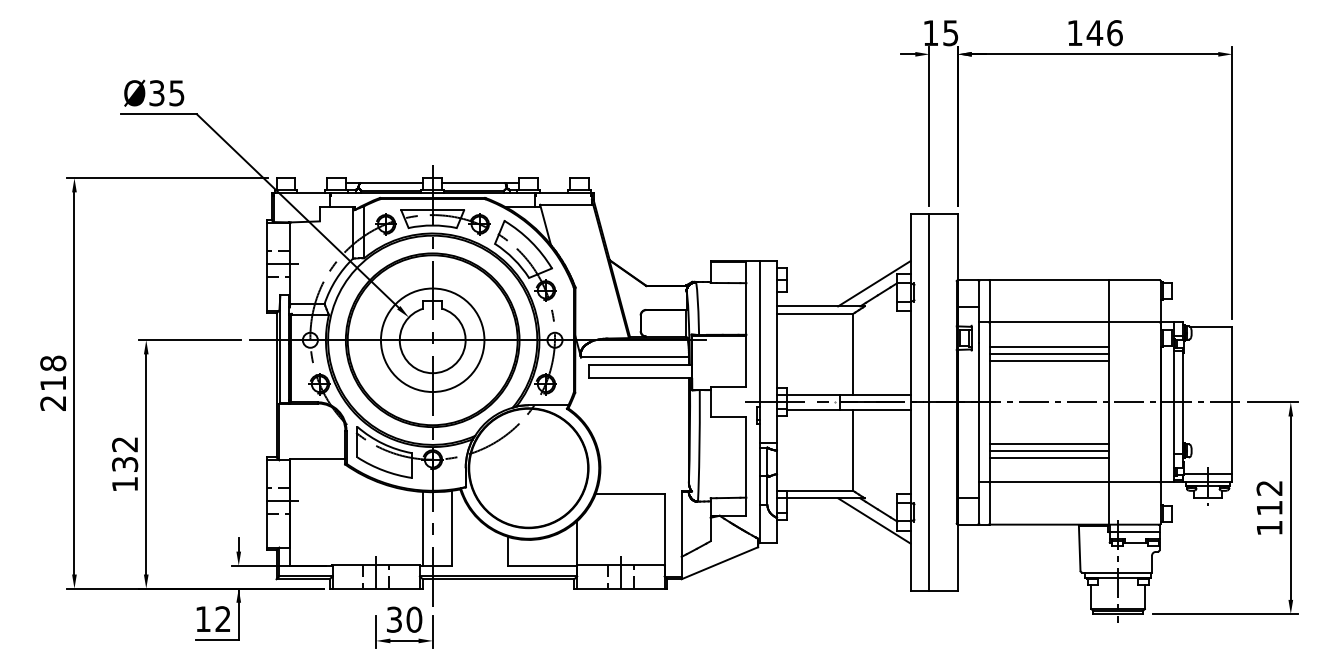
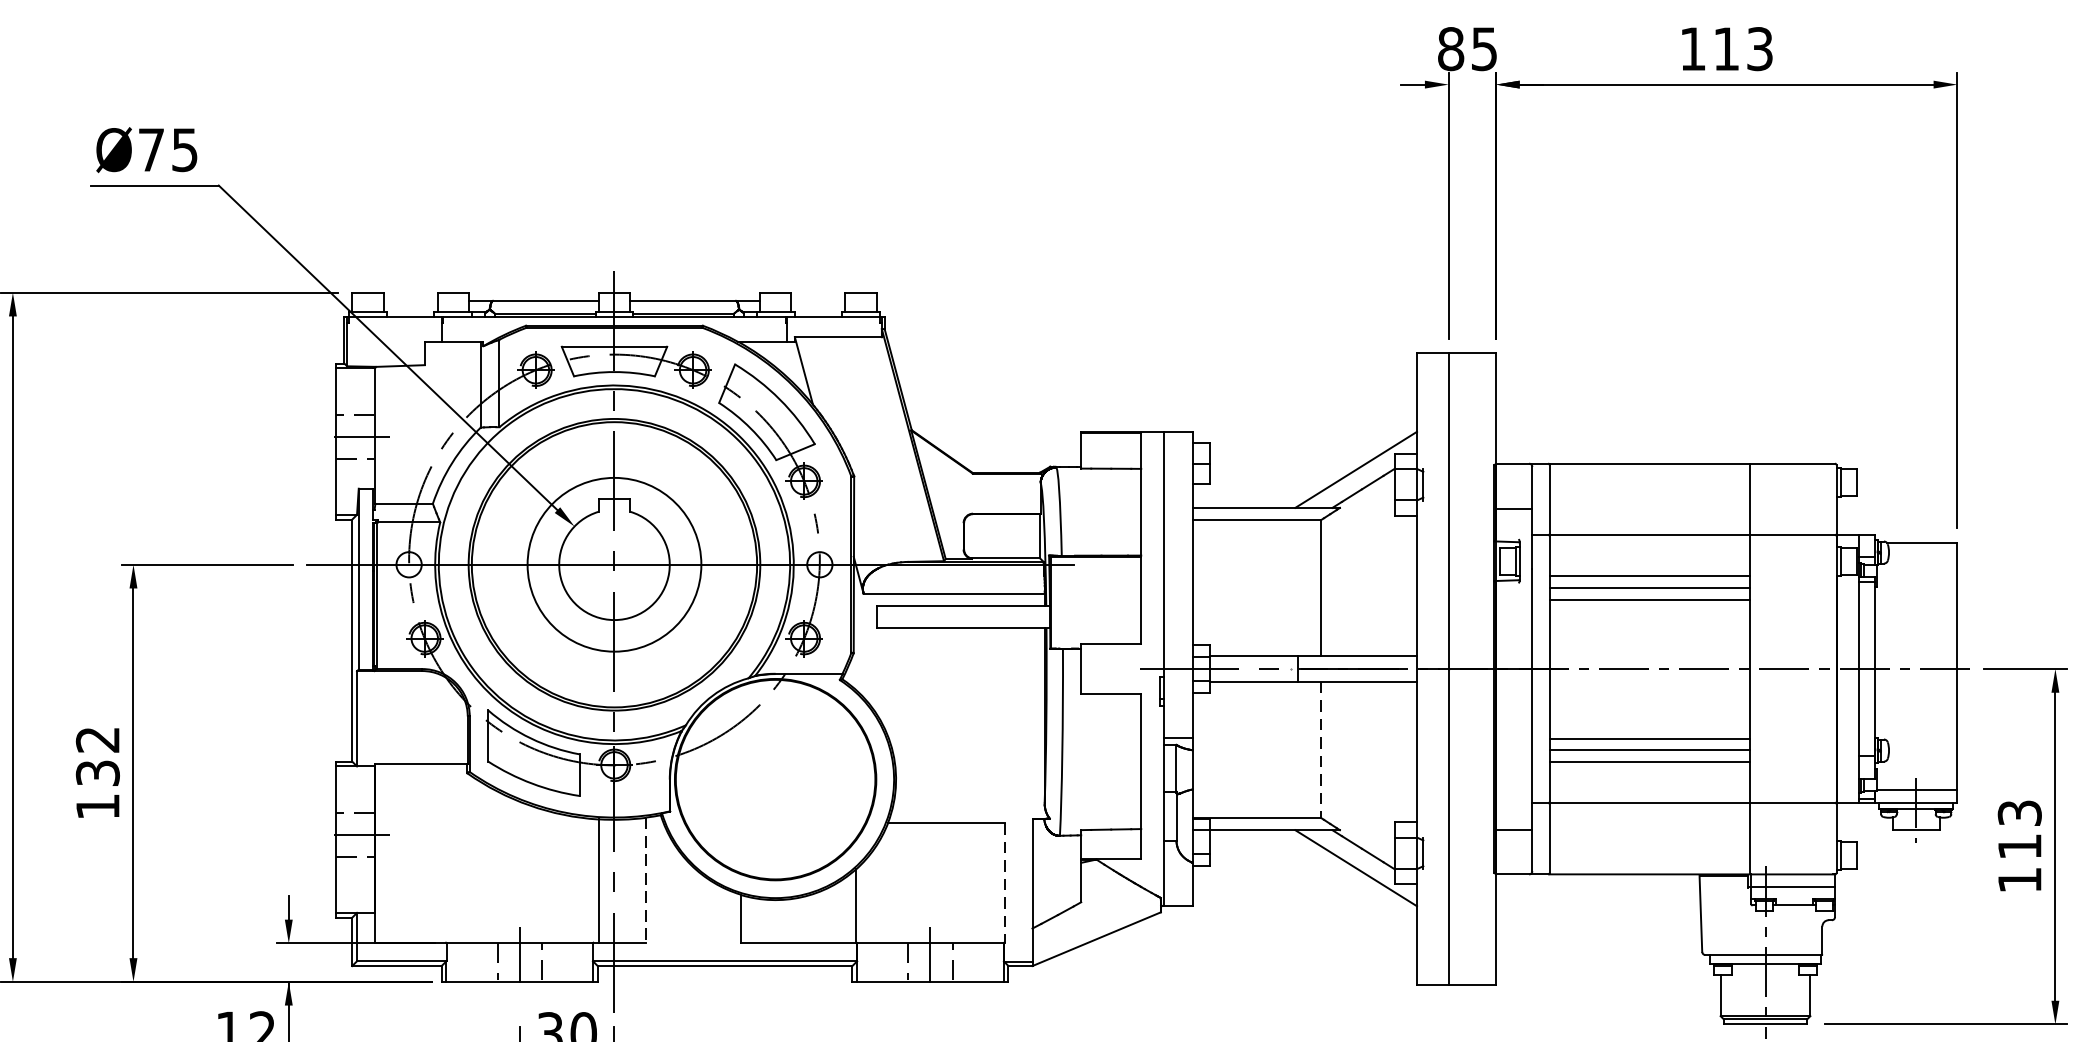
text: (930, 33) -> (1450, 49), 15 -> 85
text: (1104, 33) -> (1742, 49), 146 -> 113
text: (156, 93) -> (150, 150), Ø35 -> Ø75
line: (853, 450) -> (1321, 749), solid -> dashed
text: (1269, 487) -> (2019, 812), 112 -> 113
line: (451, 528) -> (646, 880), solid -> dashed
line: (665, 529) -> (1005, 882), solid -> dashed

